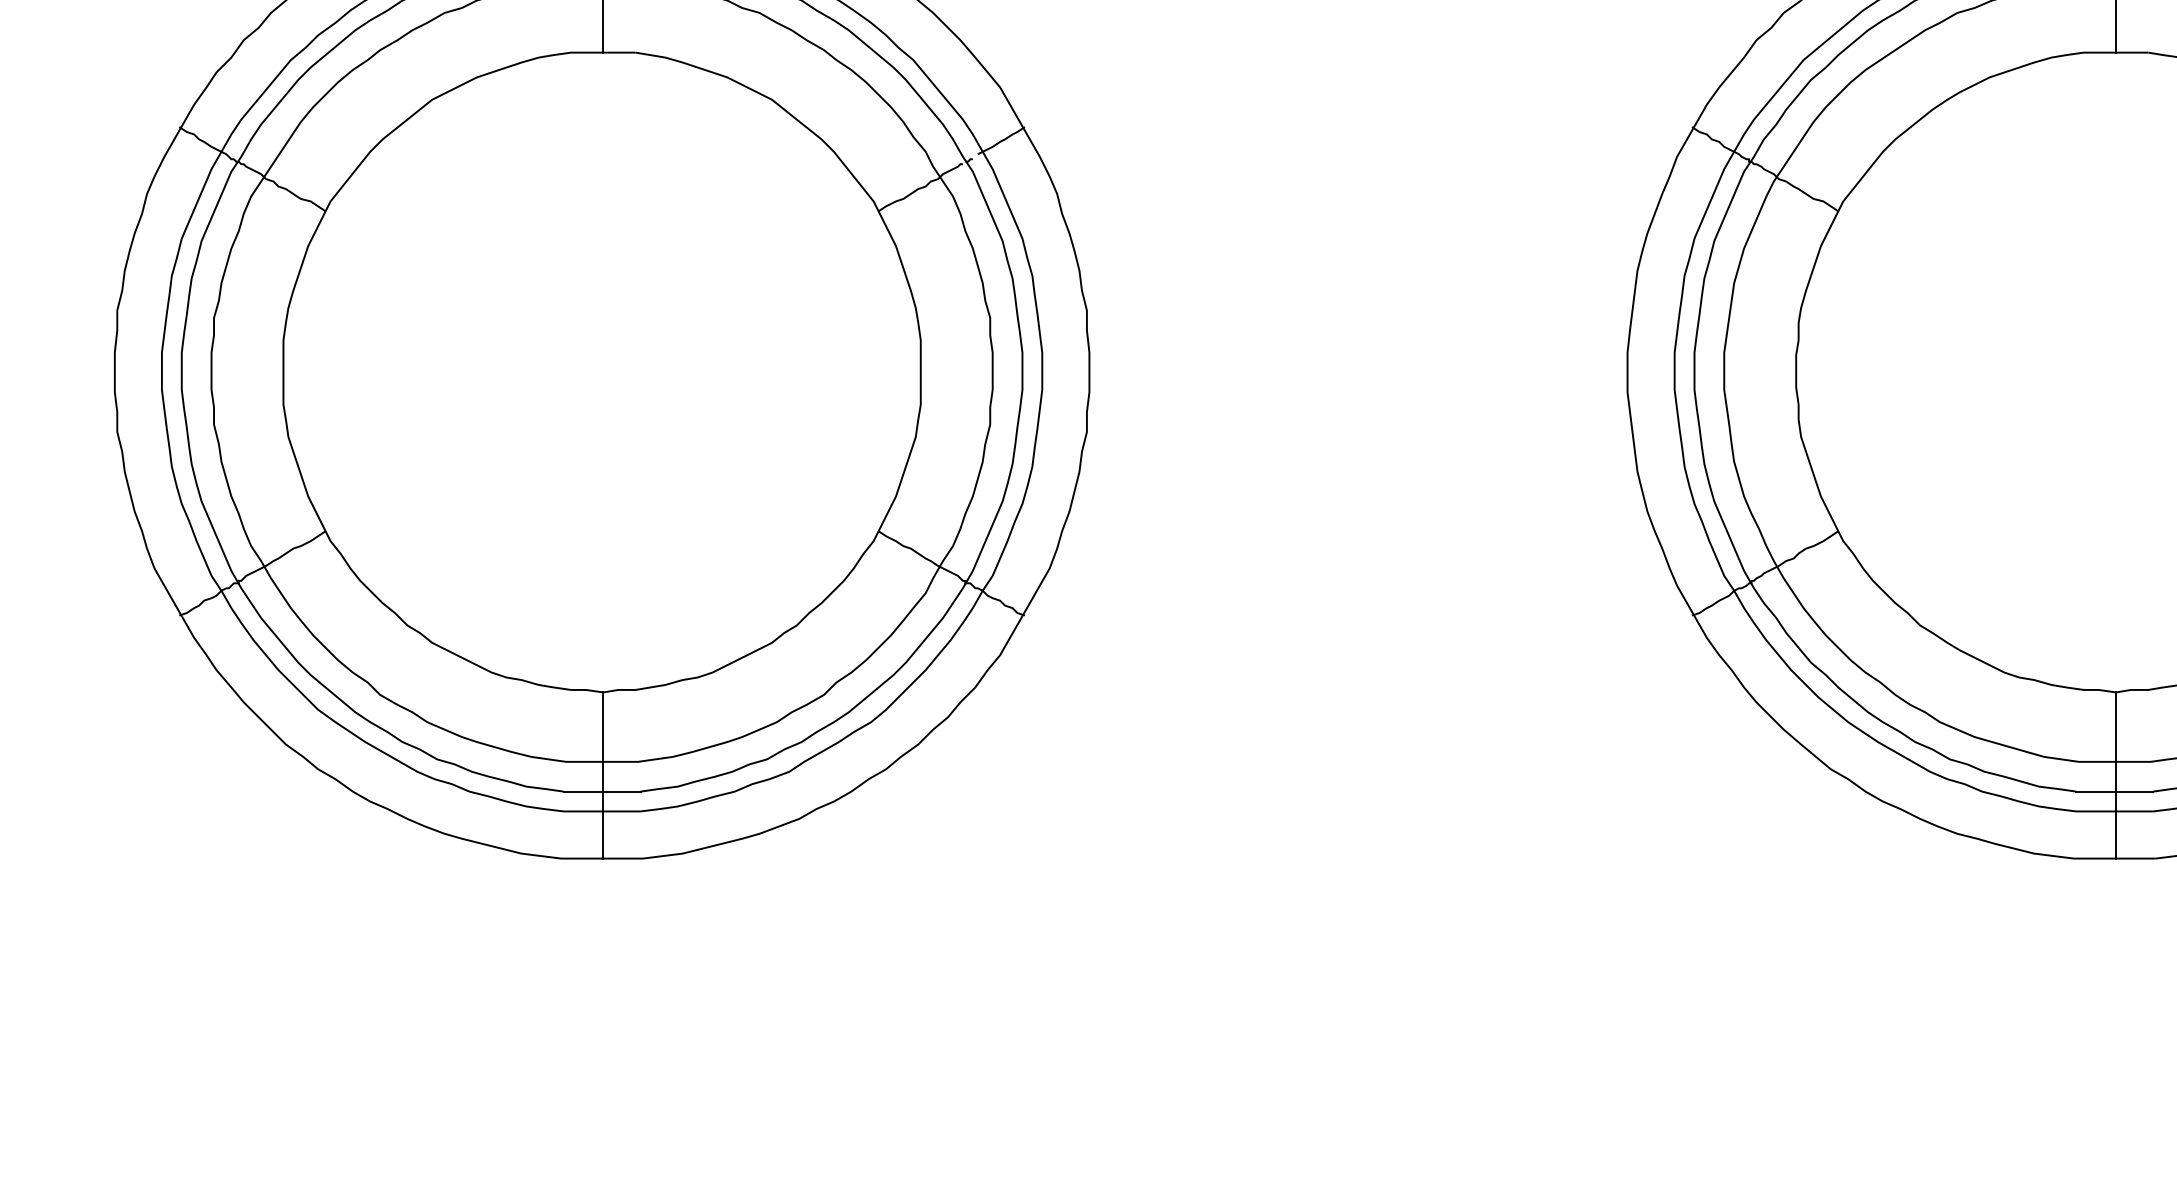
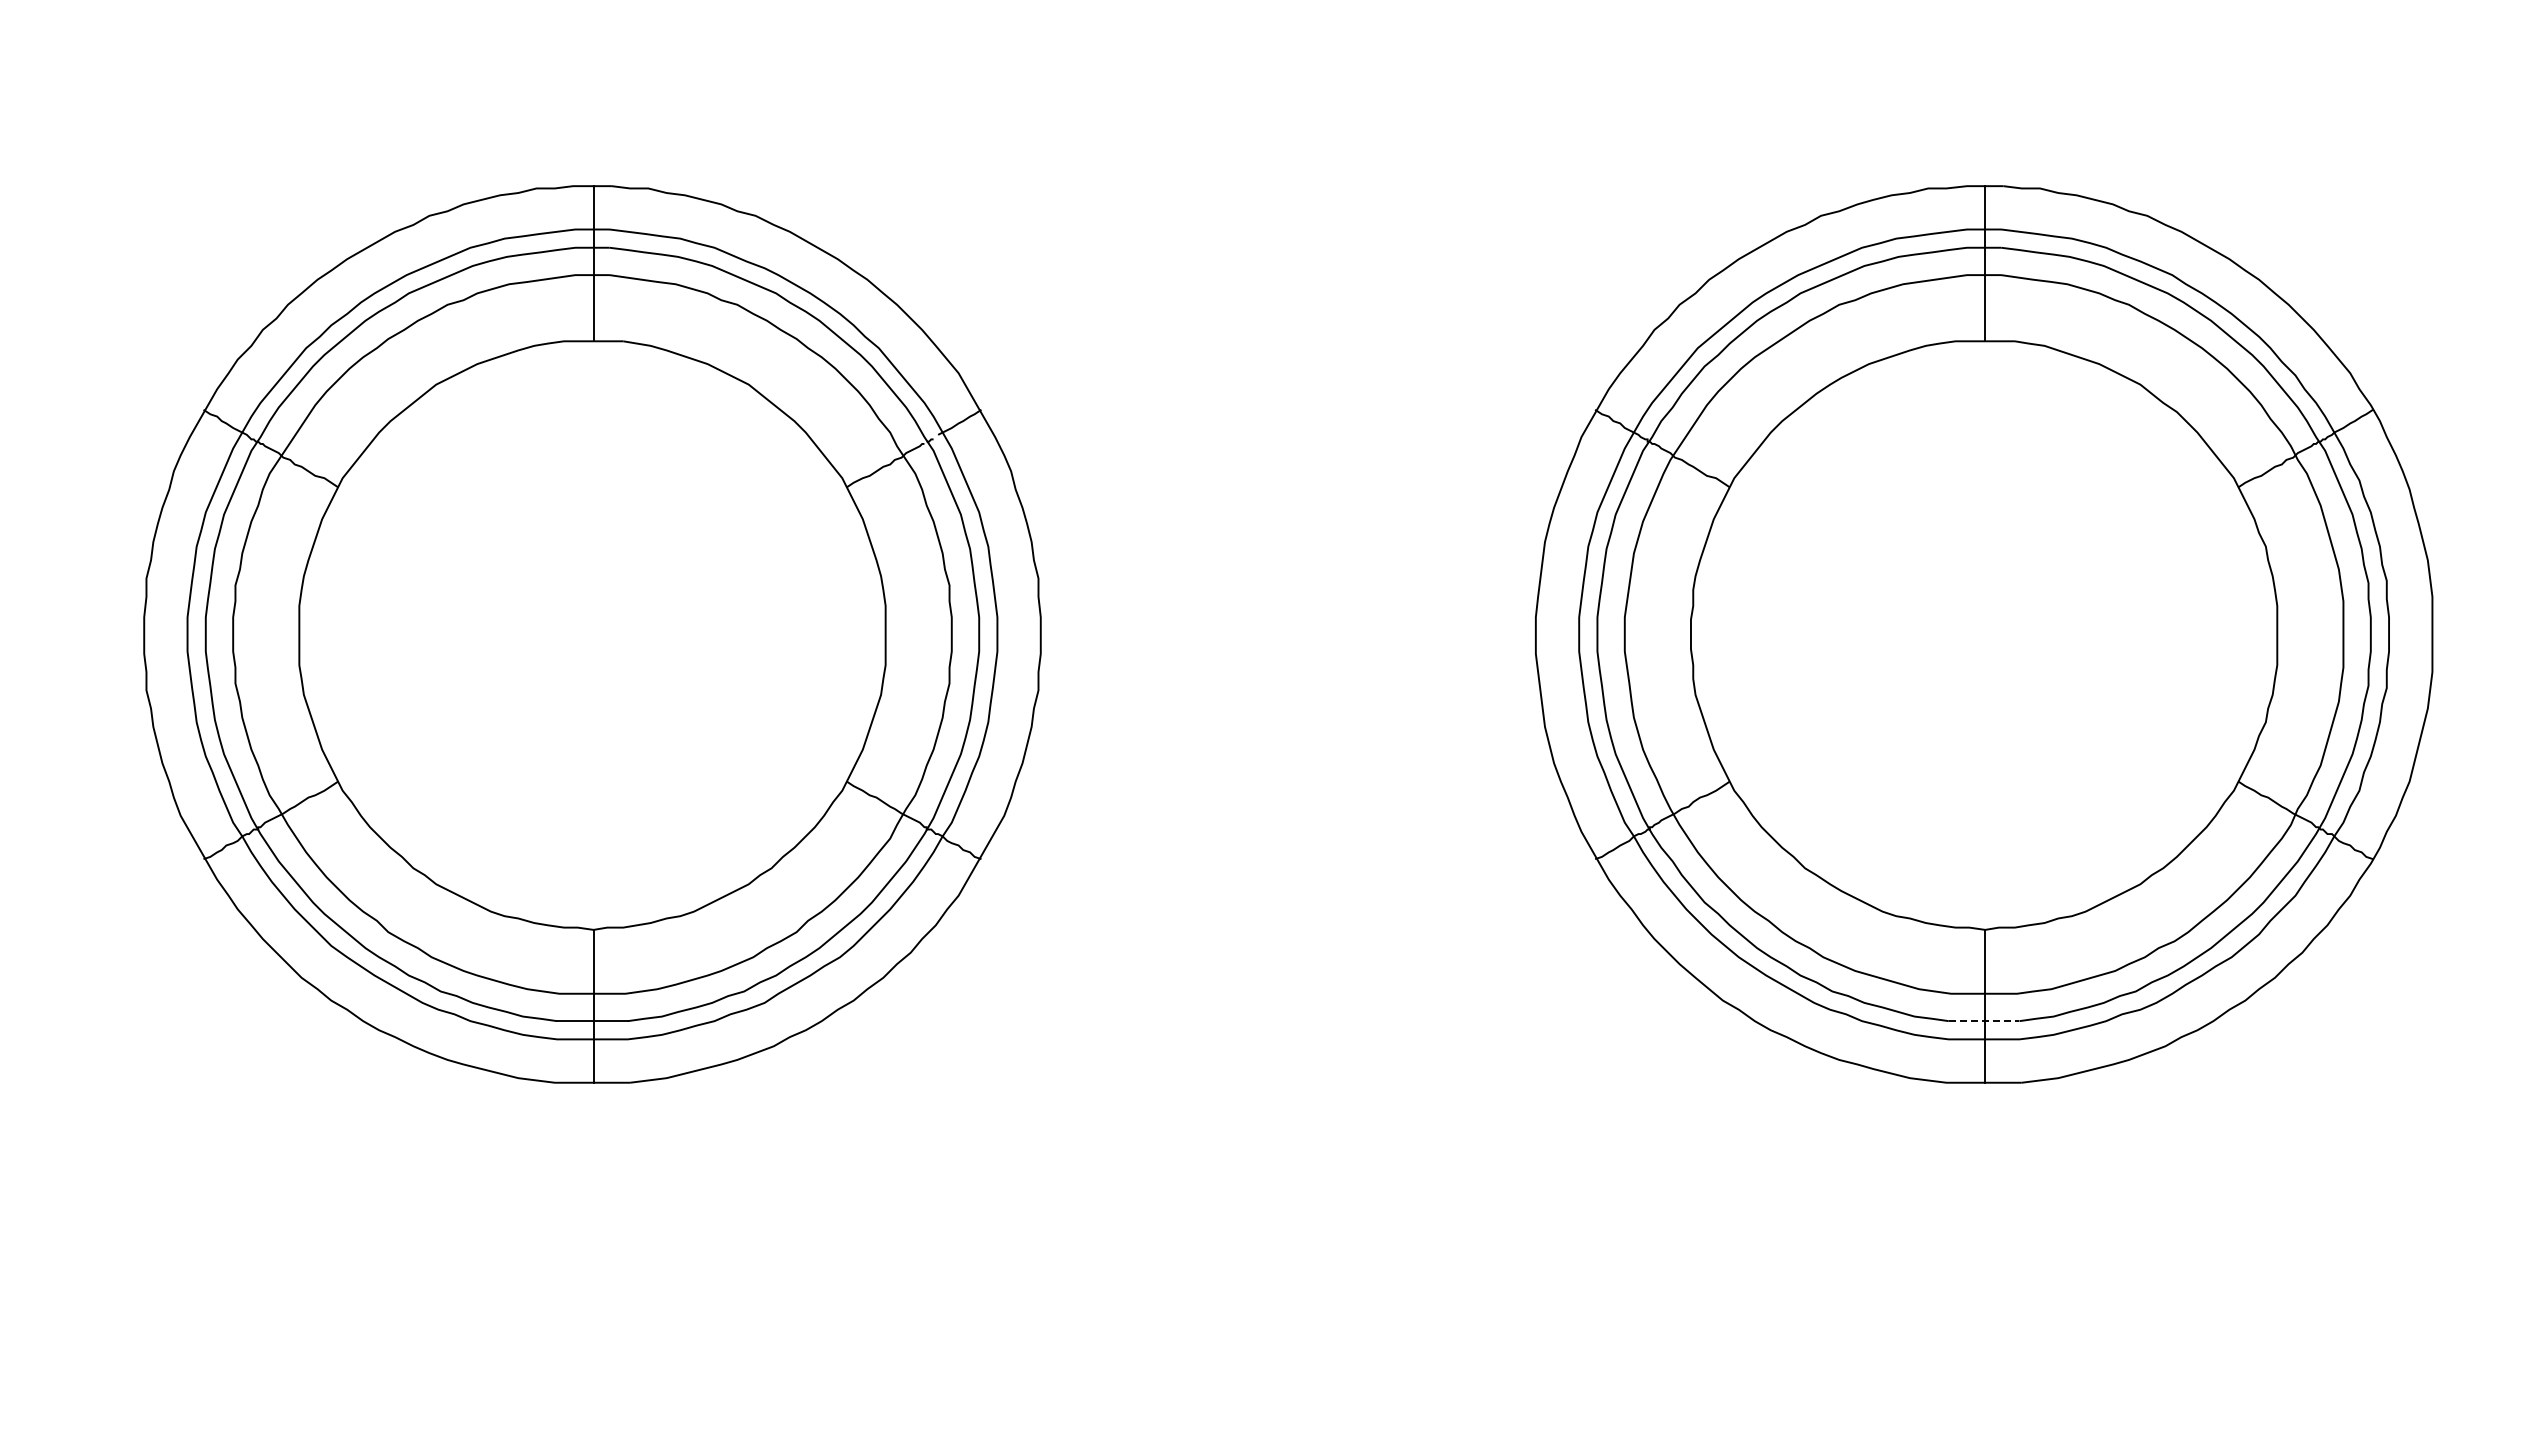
line: (2115, 792) -> (1984, 1021), solid -> dashed

